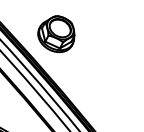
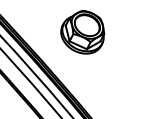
part: (56, 33) -> (82, 31), moved

